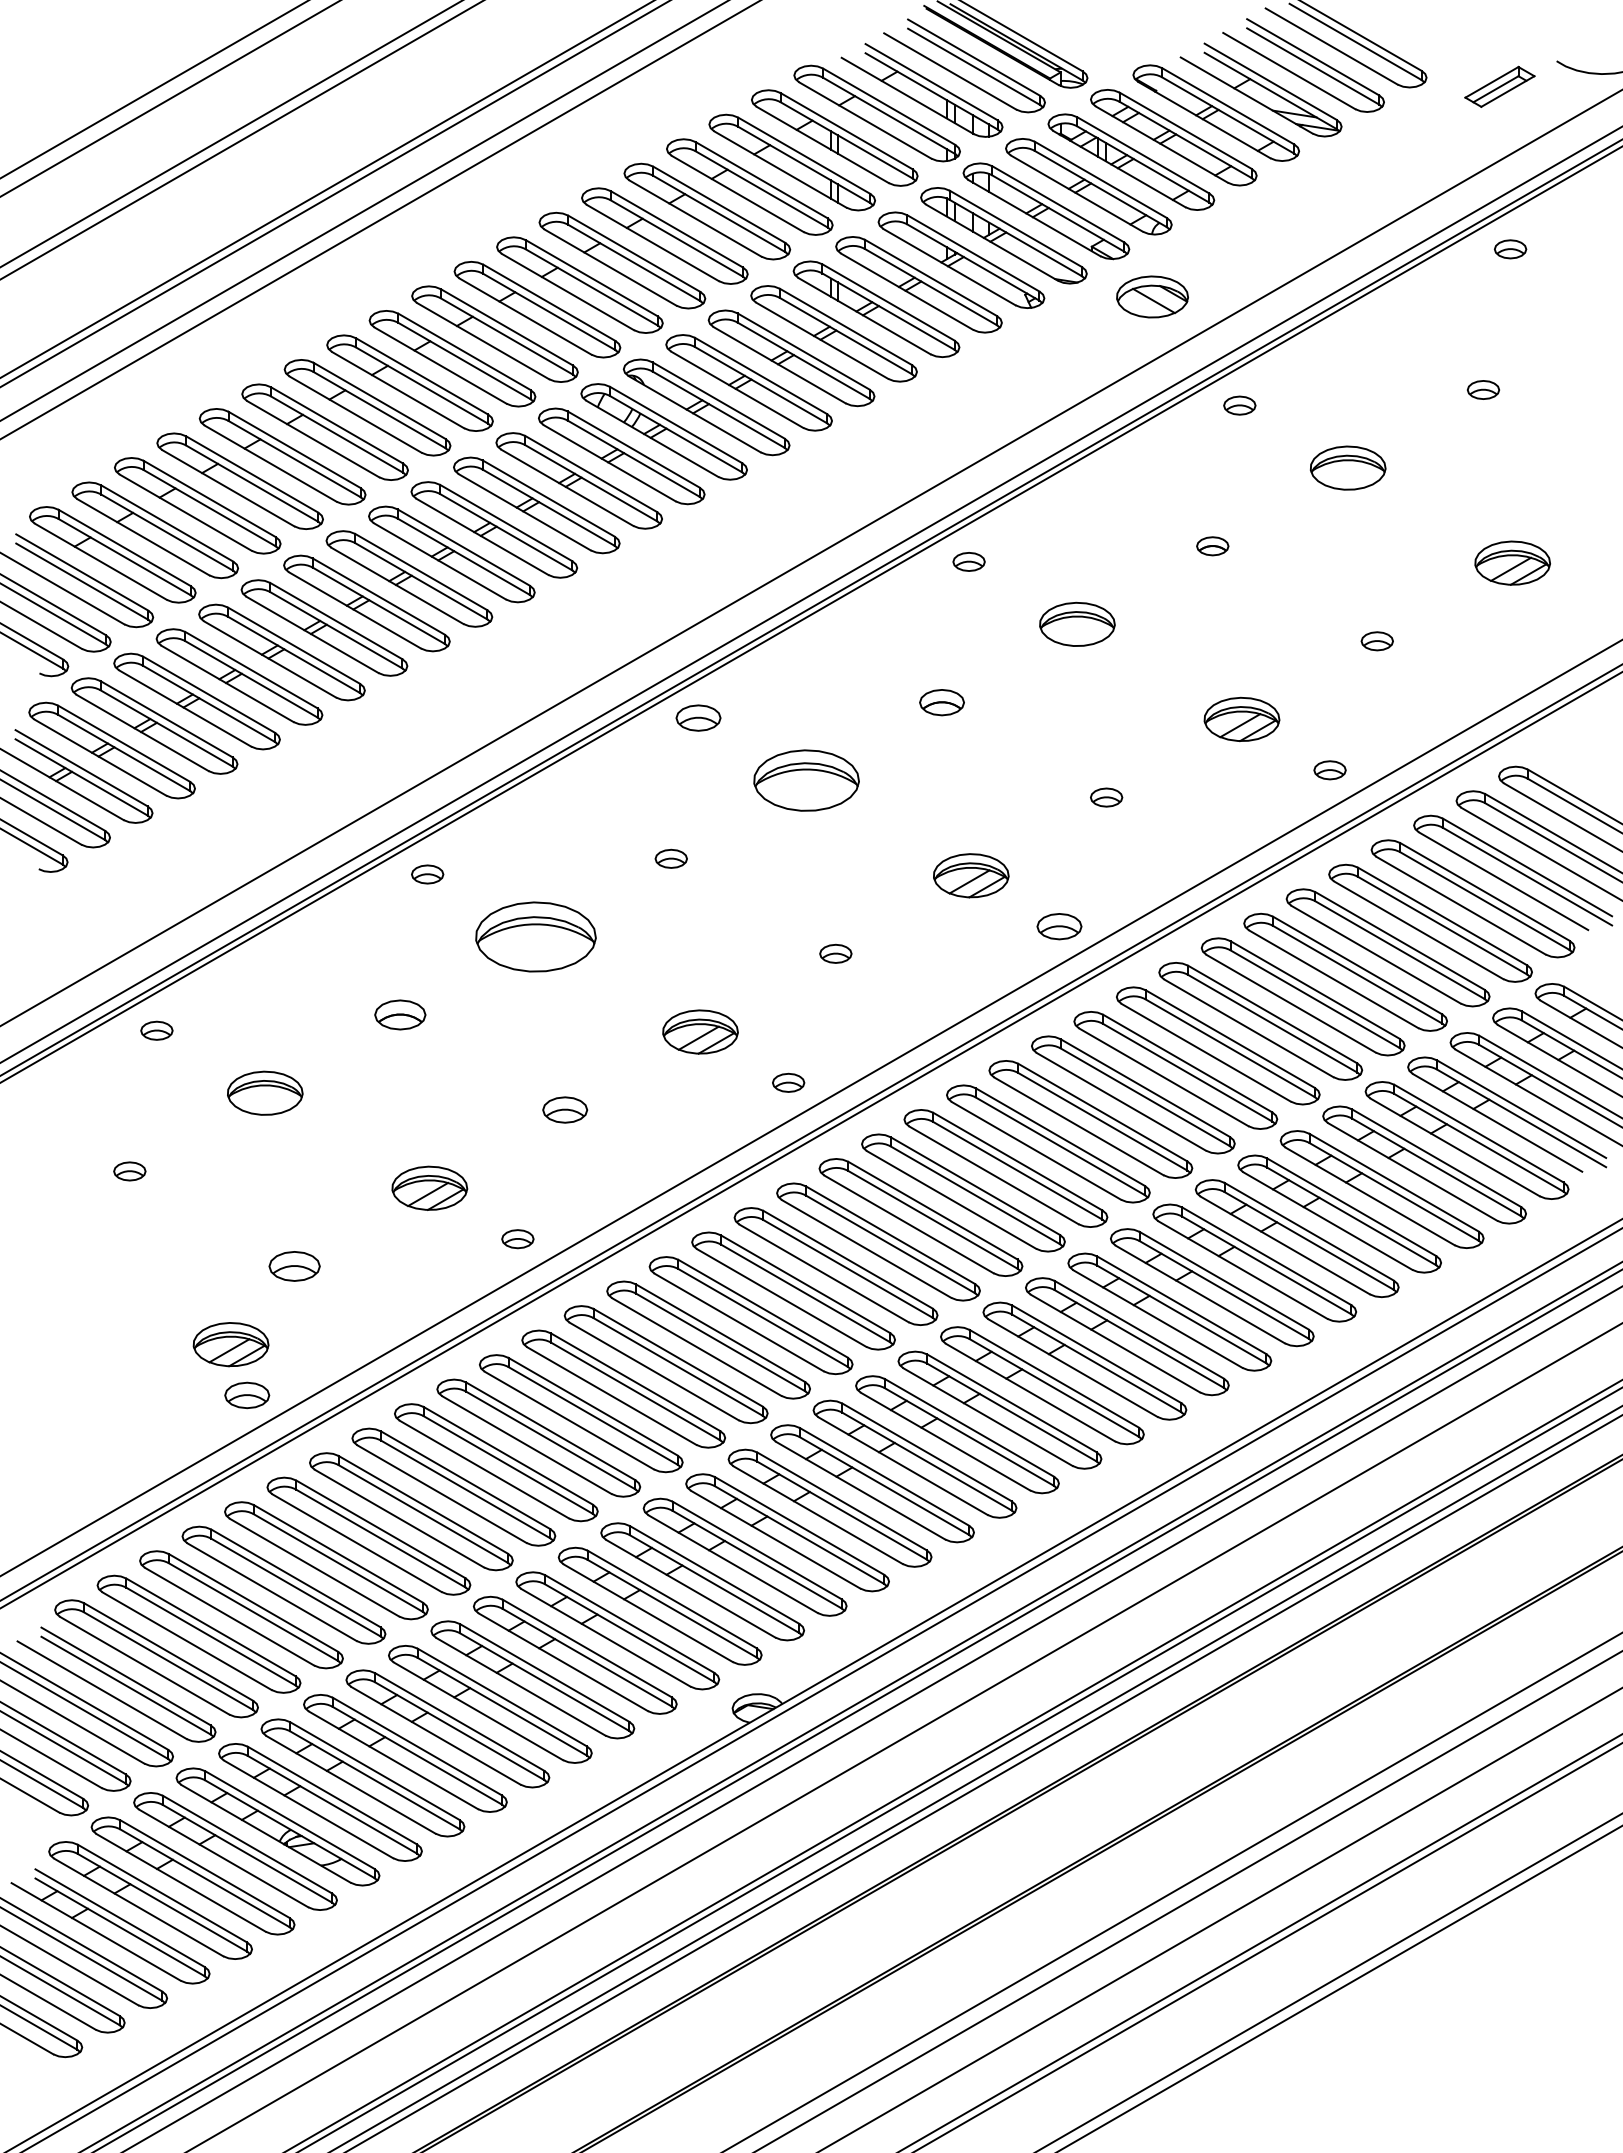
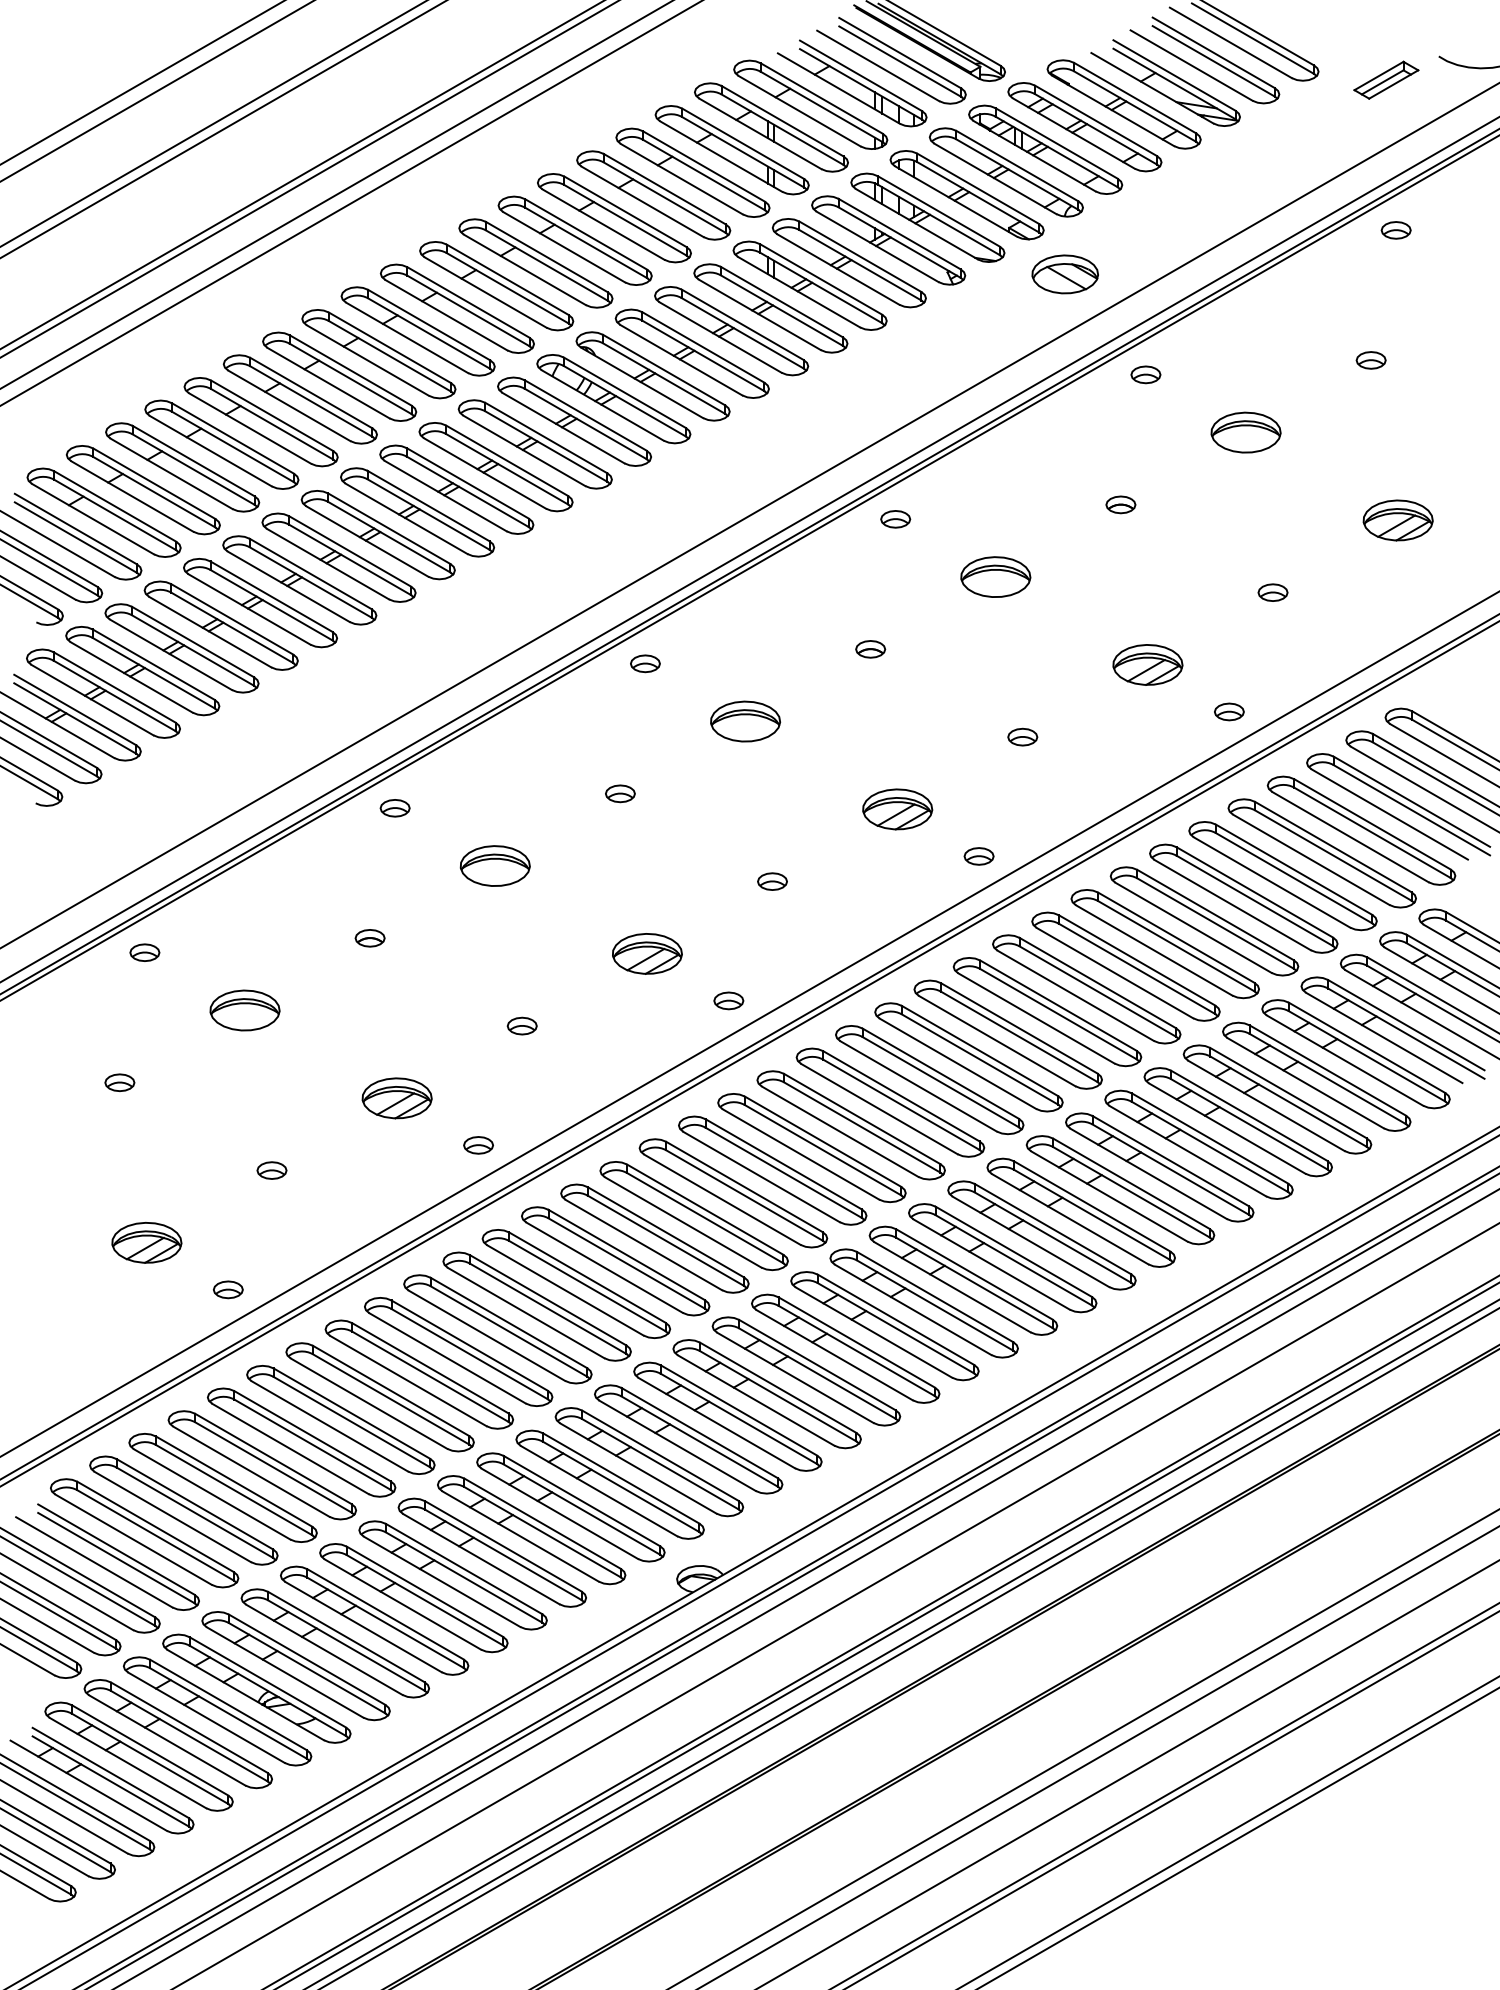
part: (941, 702) -> (870, 649), size x0.71
part: (697, 718) -> (644, 664), size x0.71
part: (806, 780) -> (745, 721), size x0.71
part: (1058, 926) -> (978, 856), size x0.71
part: (535, 936) -> (494, 865), size x0.62
part: (400, 1015) -> (370, 938), size x0.62
part: (564, 1110) -> (521, 1026), size x0.71
part: (293, 1266) -> (271, 1170), size x0.62
part: (230, 1344) -> (146, 1242), moved
part: (246, 1395) -> (227, 1289), size x0.71

